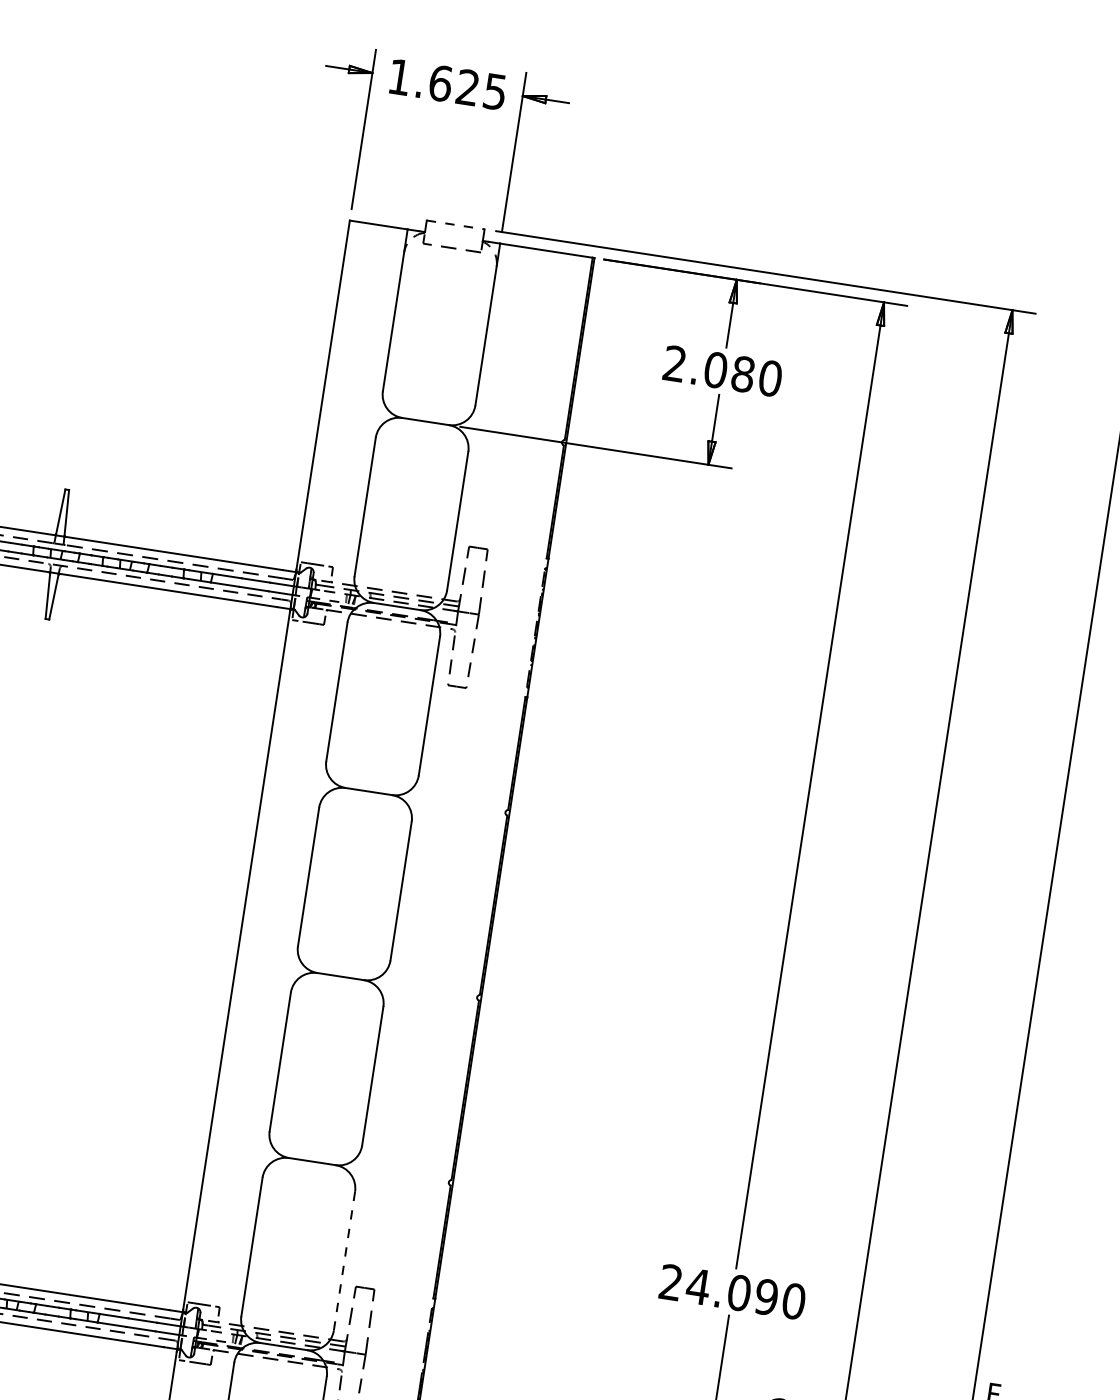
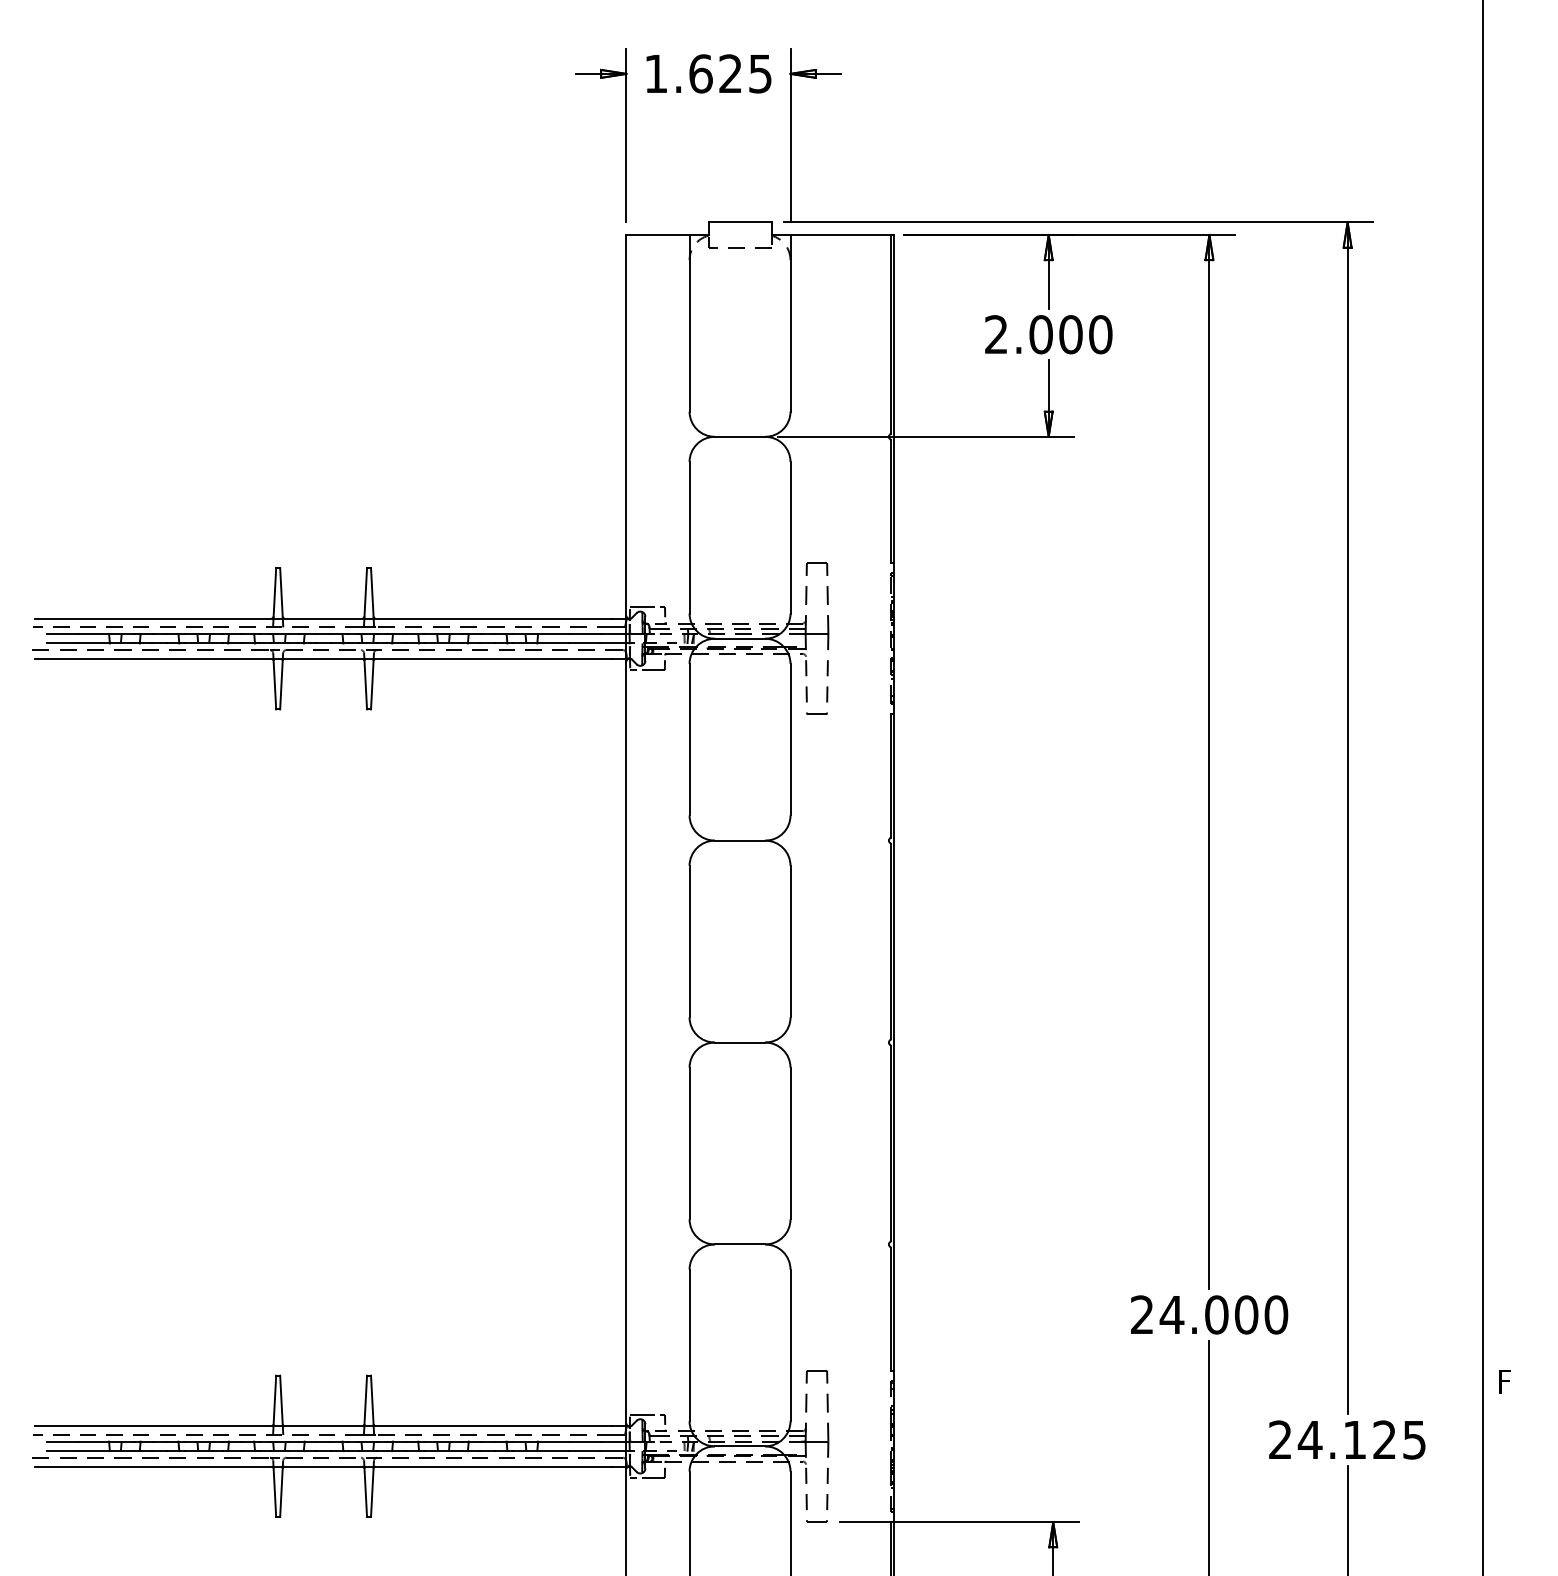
line: (456, 225) -> (740, 222), dashed -> solid
text: (742, 374) -> (1070, 334), 2.080 -> 2.000
line: (344, 1261) -> (790, 1345), dashed -> solid
text: (766, 1296) -> (1246, 1314), 24.090 -> 24.000

